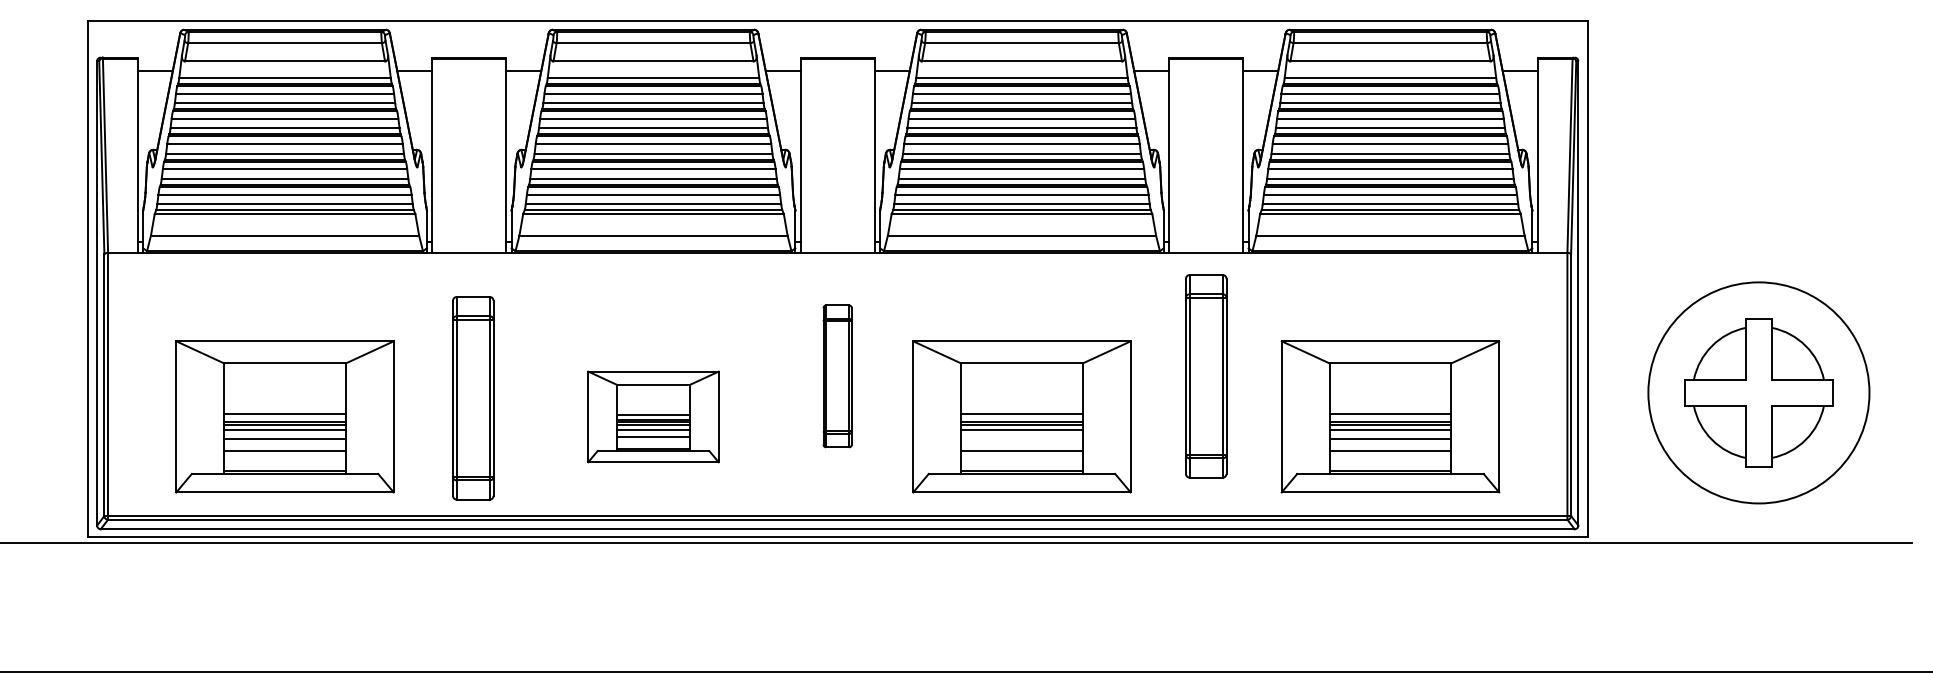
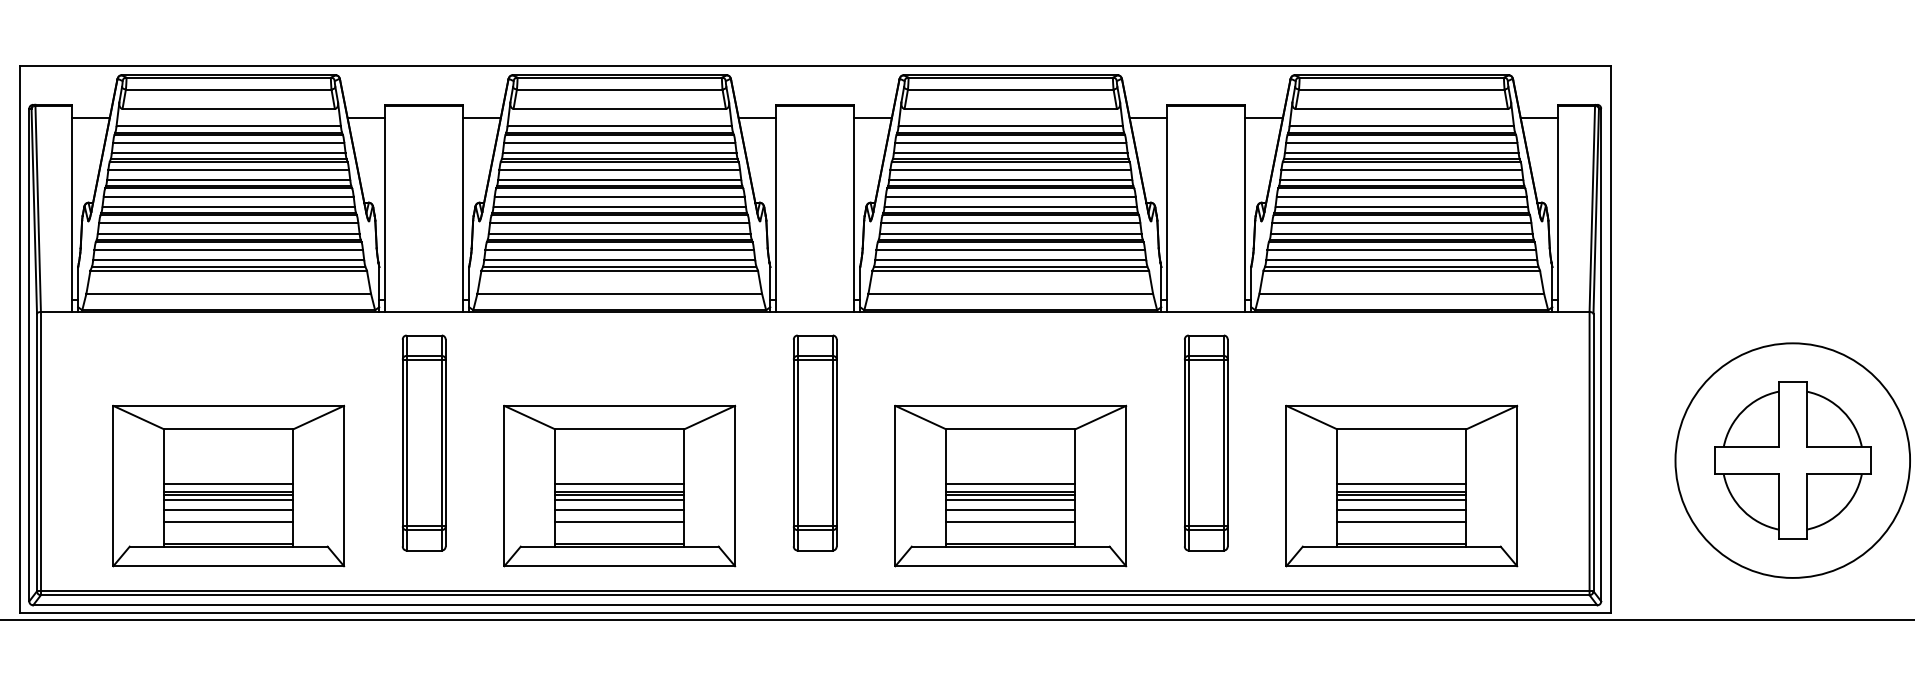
part: (837, 376) -> (814, 443), size x1.43
part: (473, 398) -> (424, 443), moved
part: (653, 416) -> (619, 485), size x1.67
line: (1021, 439) -> (1010, 510), added

